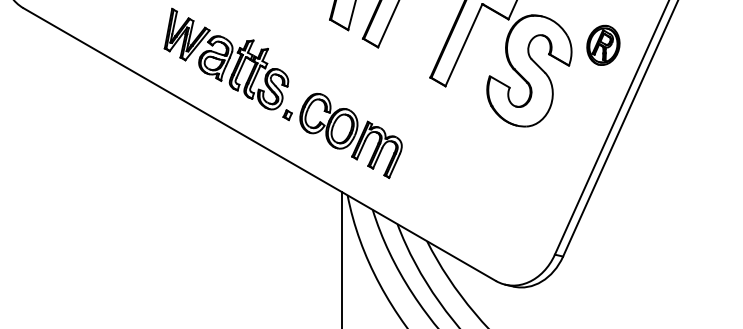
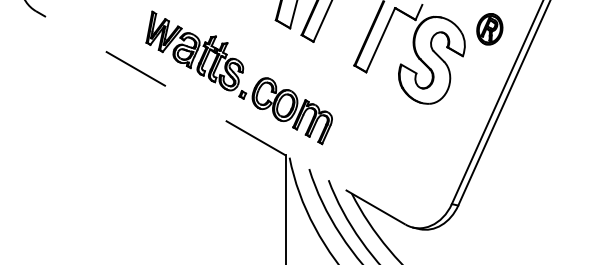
part: (603, 45) -> (489, 29), moved
line: (259, 144) -> (220, 117), solid -> dashed

